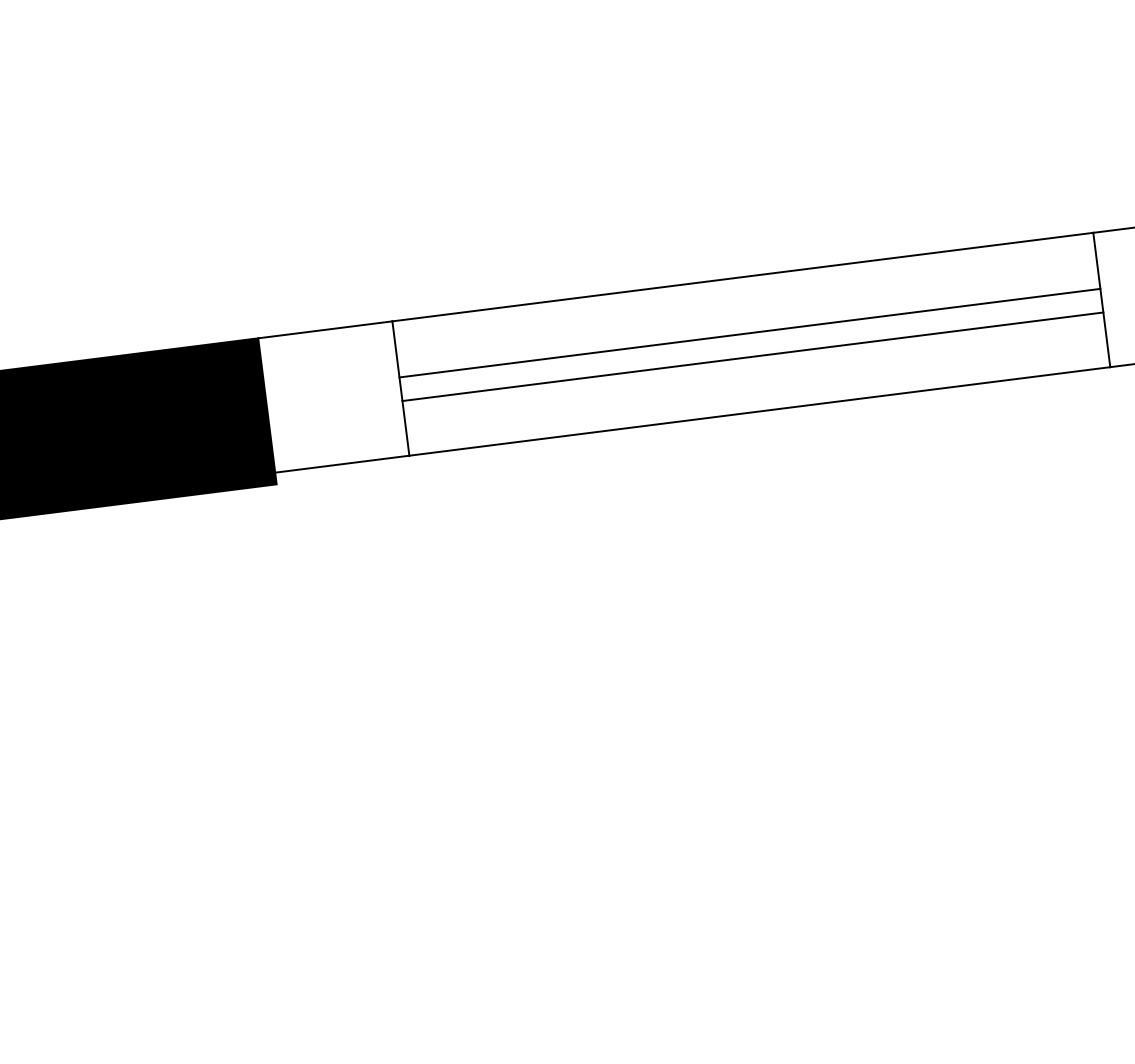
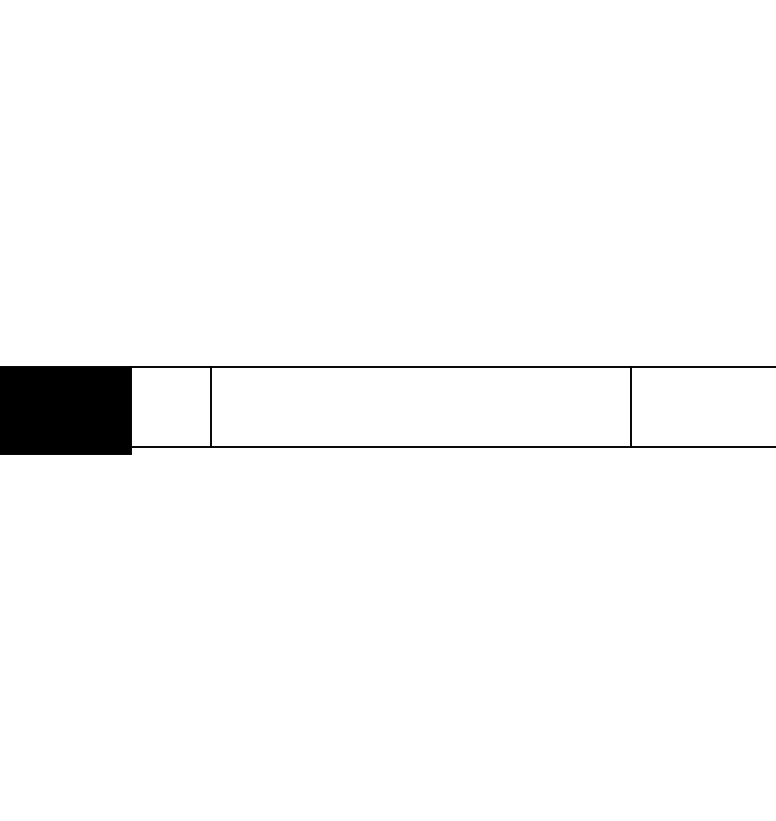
line: (749, 333) -> (420, 400), removed
line: (752, 356) -> (420, 414), removed

